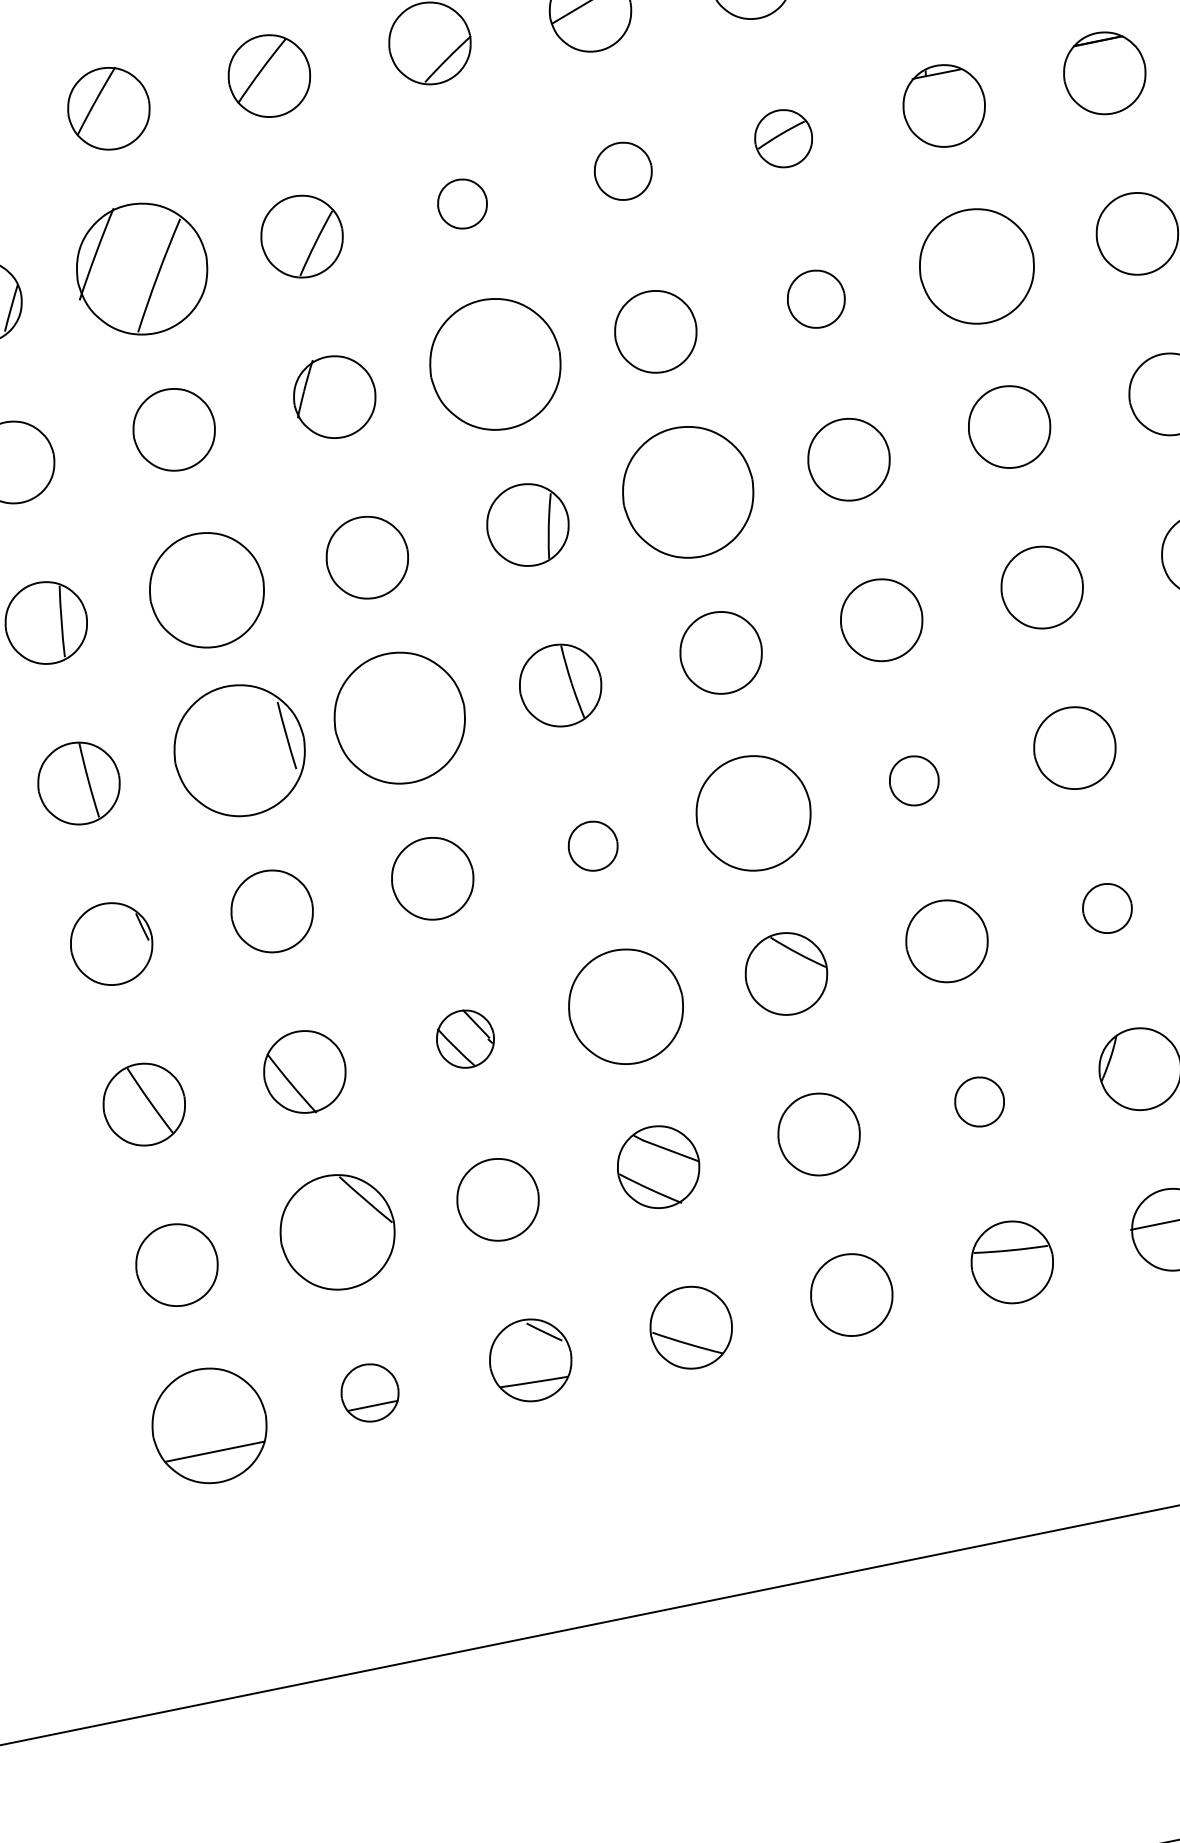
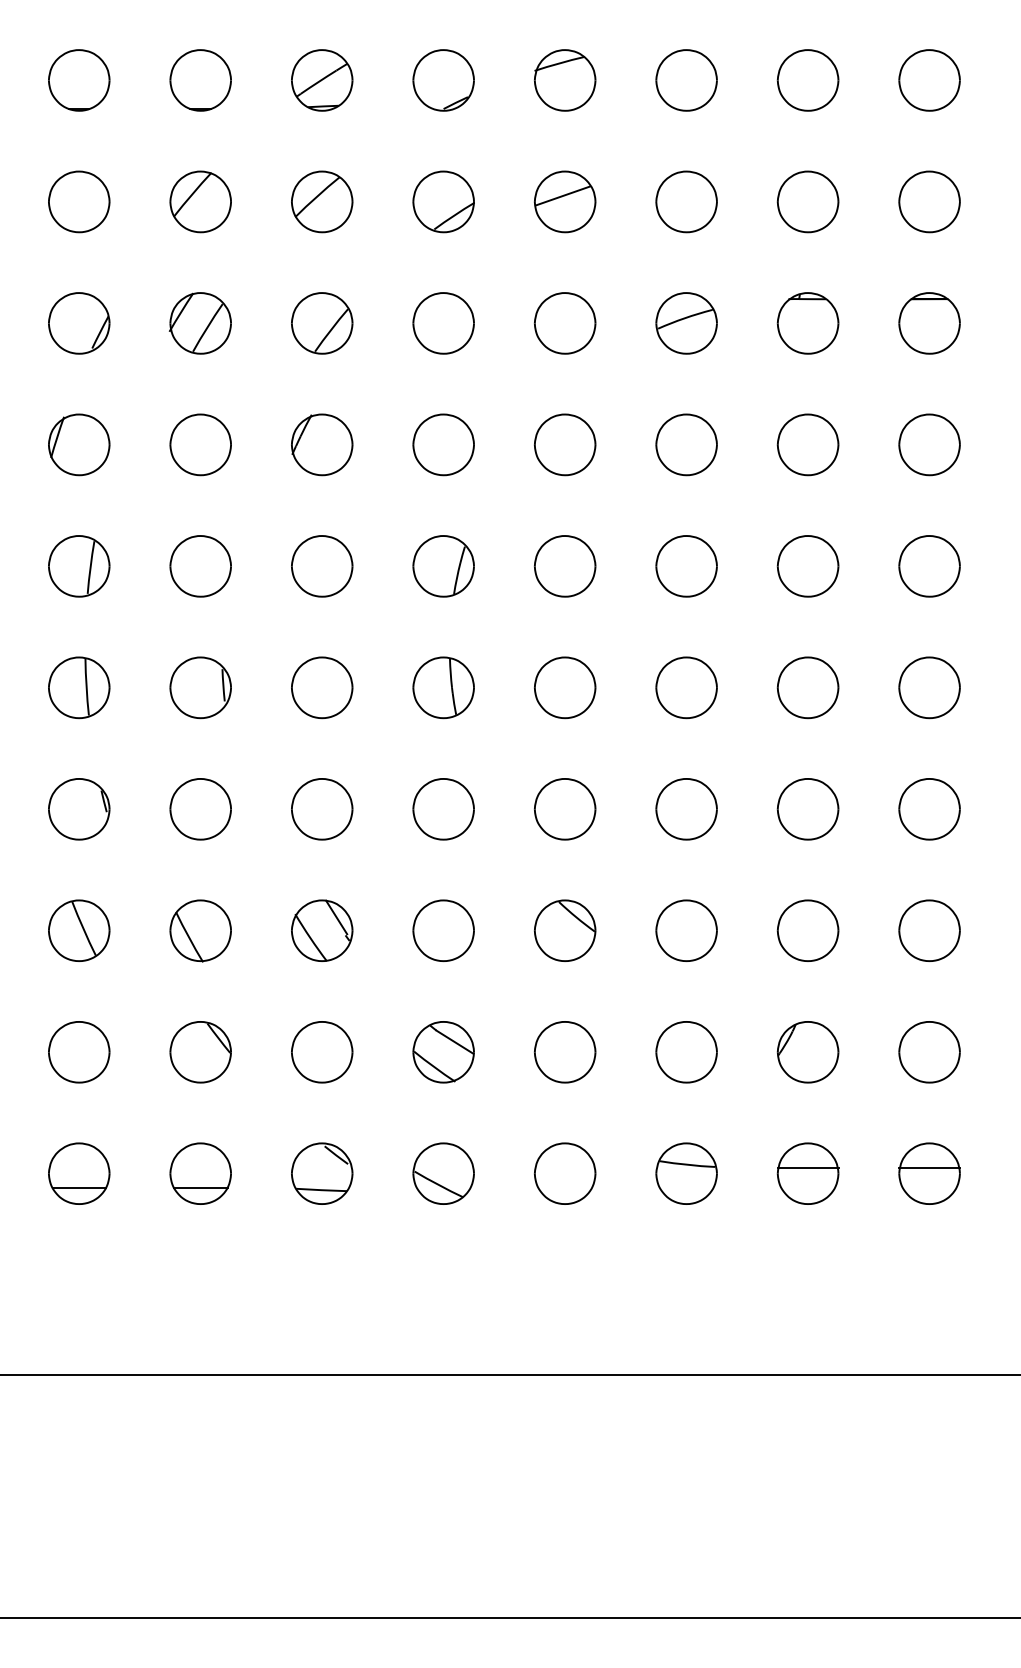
part: (783, 138) -> (686, 323), size x1.43
part: (623, 171) -> (565, 323), size x1.43
part: (462, 204) -> (443, 323), size x1.67
part: (975, 266) -> (807, 444), size x0.71
part: (139, 269) -> (199, 323), size x0.62
part: (816, 298) -> (686, 444), size x1.43
part: (494, 364) -> (443, 444), size x0.62
part: (688, 492) -> (565, 566), size x0.62
part: (206, 590) -> (200, 566), size x0.71
part: (400, 717) -> (322, 687), size x0.62
part: (239, 750) -> (200, 687), size x0.62
part: (914, 781) -> (686, 809), size x1.67
part: (754, 813) -> (565, 809), size x0.71
part: (593, 846) -> (443, 809), size x1.67
part: (1106, 908) -> (807, 930), size x1.67
part: (625, 1006) -> (443, 930), size x0.71
part: (465, 1038) -> (322, 930), size x1.43
part: (979, 1102) -> (686, 1052), size x1.67
part: (337, 1232) -> (200, 1052), size x0.71
part: (369, 1392) -> (200, 1173), size x1.43
part: (209, 1425) -> (79, 1173), size x0.71

